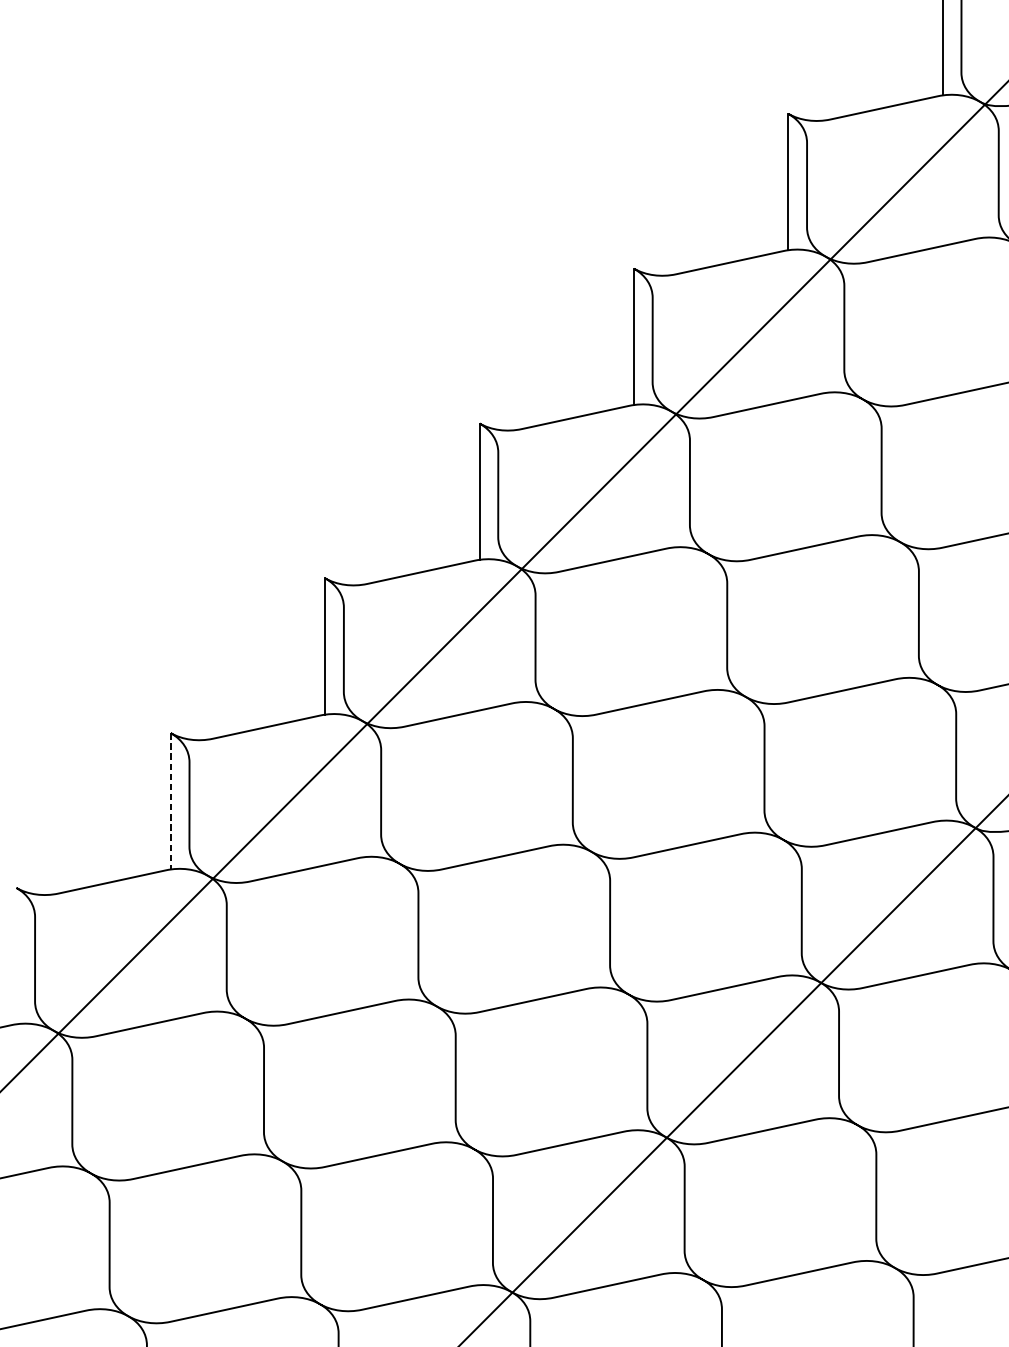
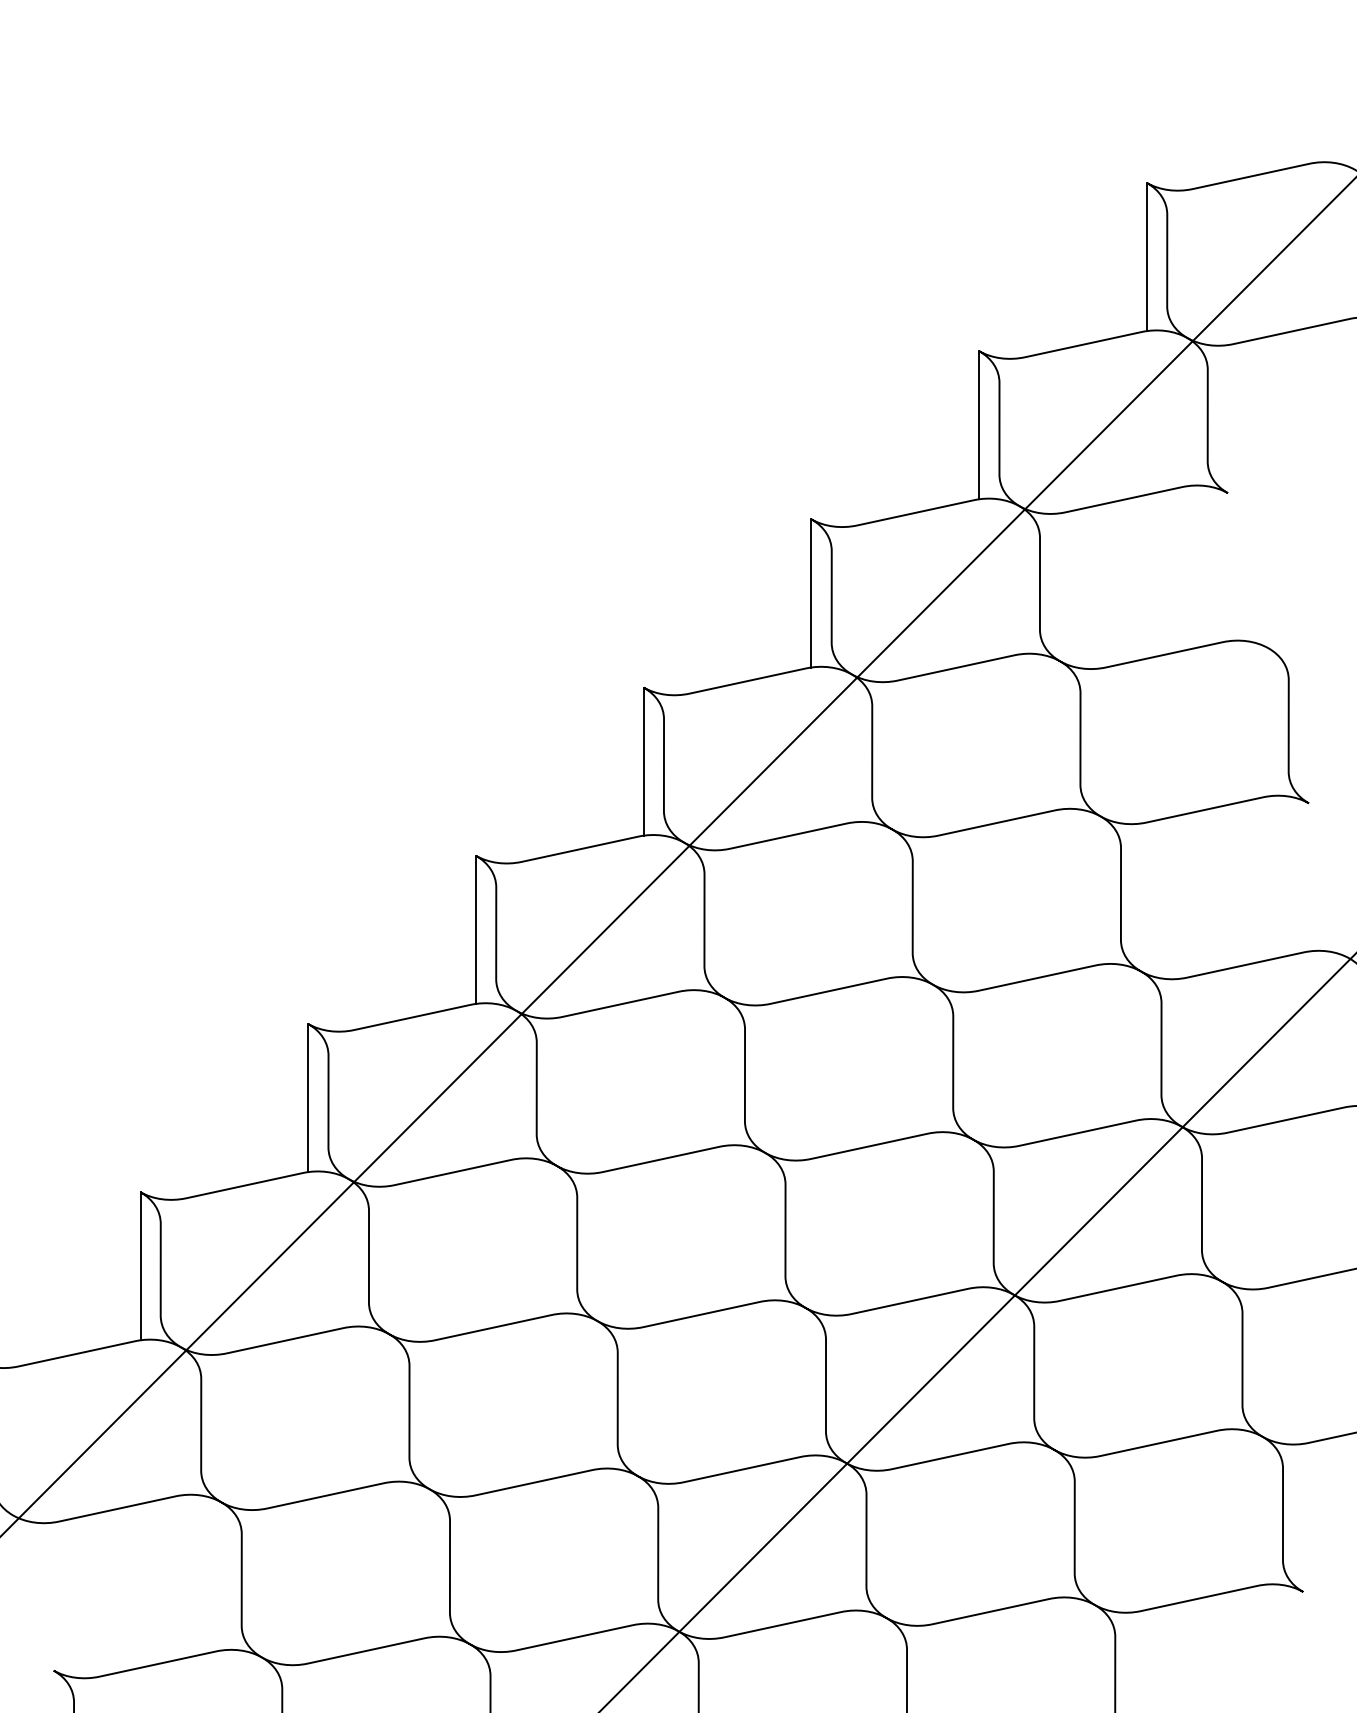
line: (171, 801) -> (308, 1098), dashed -> solid
line: (16, 956) -> (140, 1266), added

